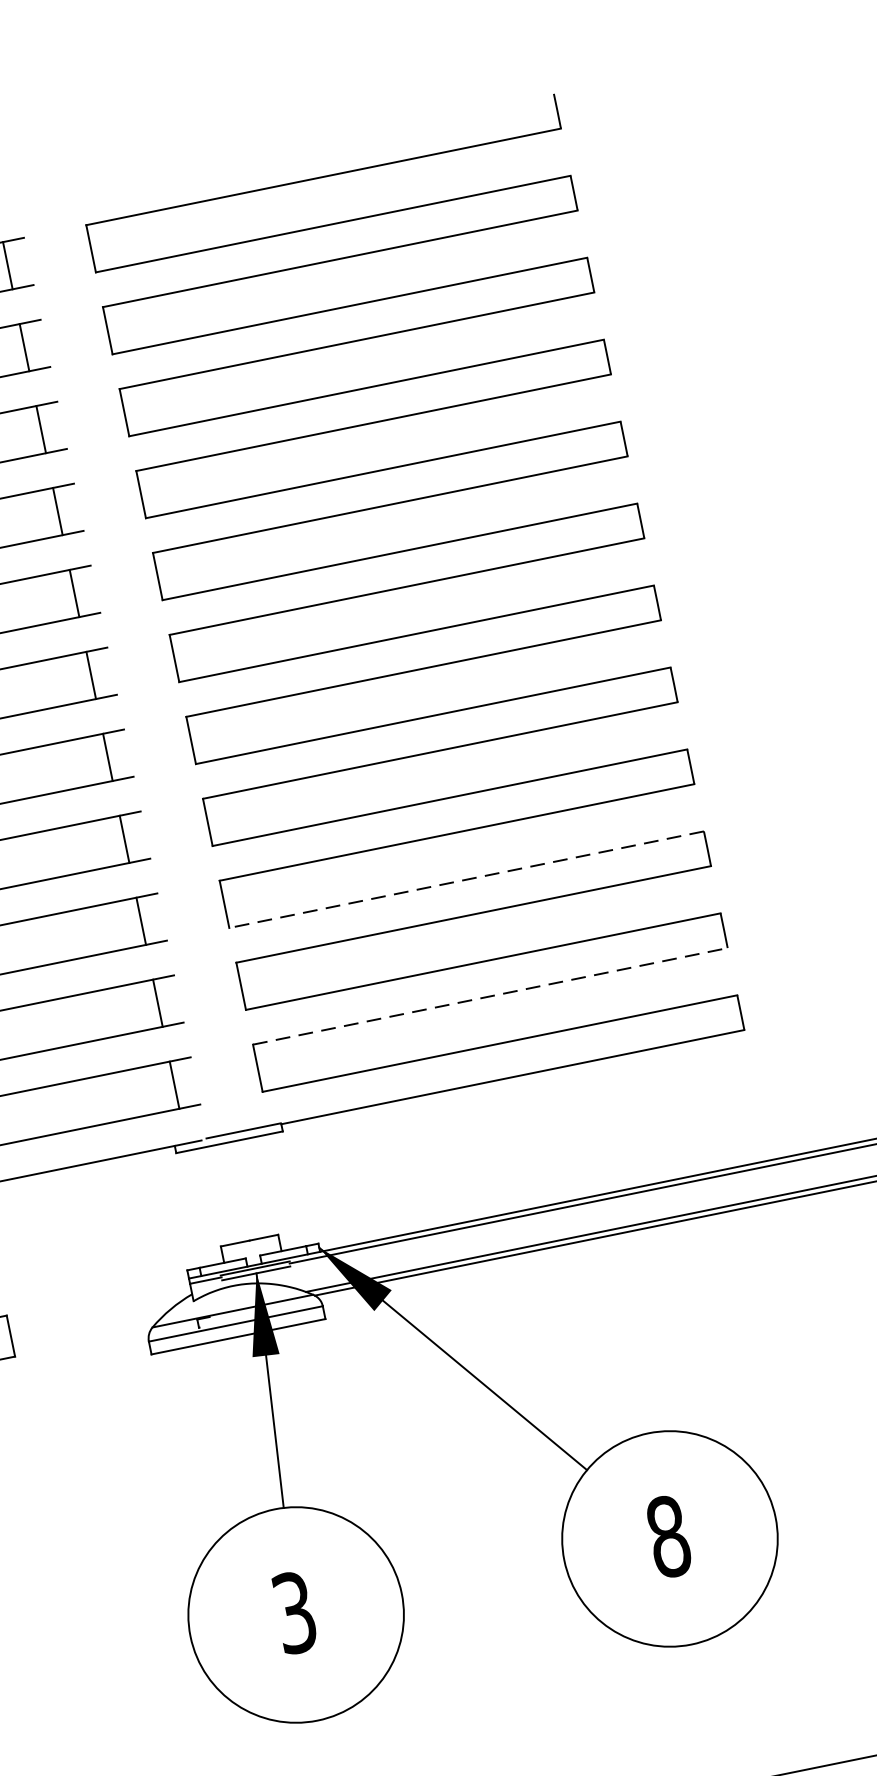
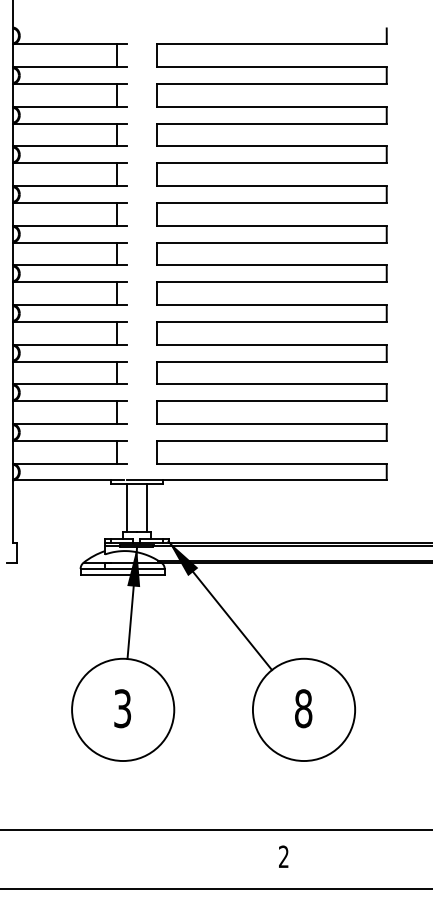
line: (465, 880) -> (271, 384), dashed -> solid
line: (489, 995) -> (271, 440), dashed -> solid
line: (259, 1186) -> (146, 507), added
line: (217, 1195) -> (126, 507), added

